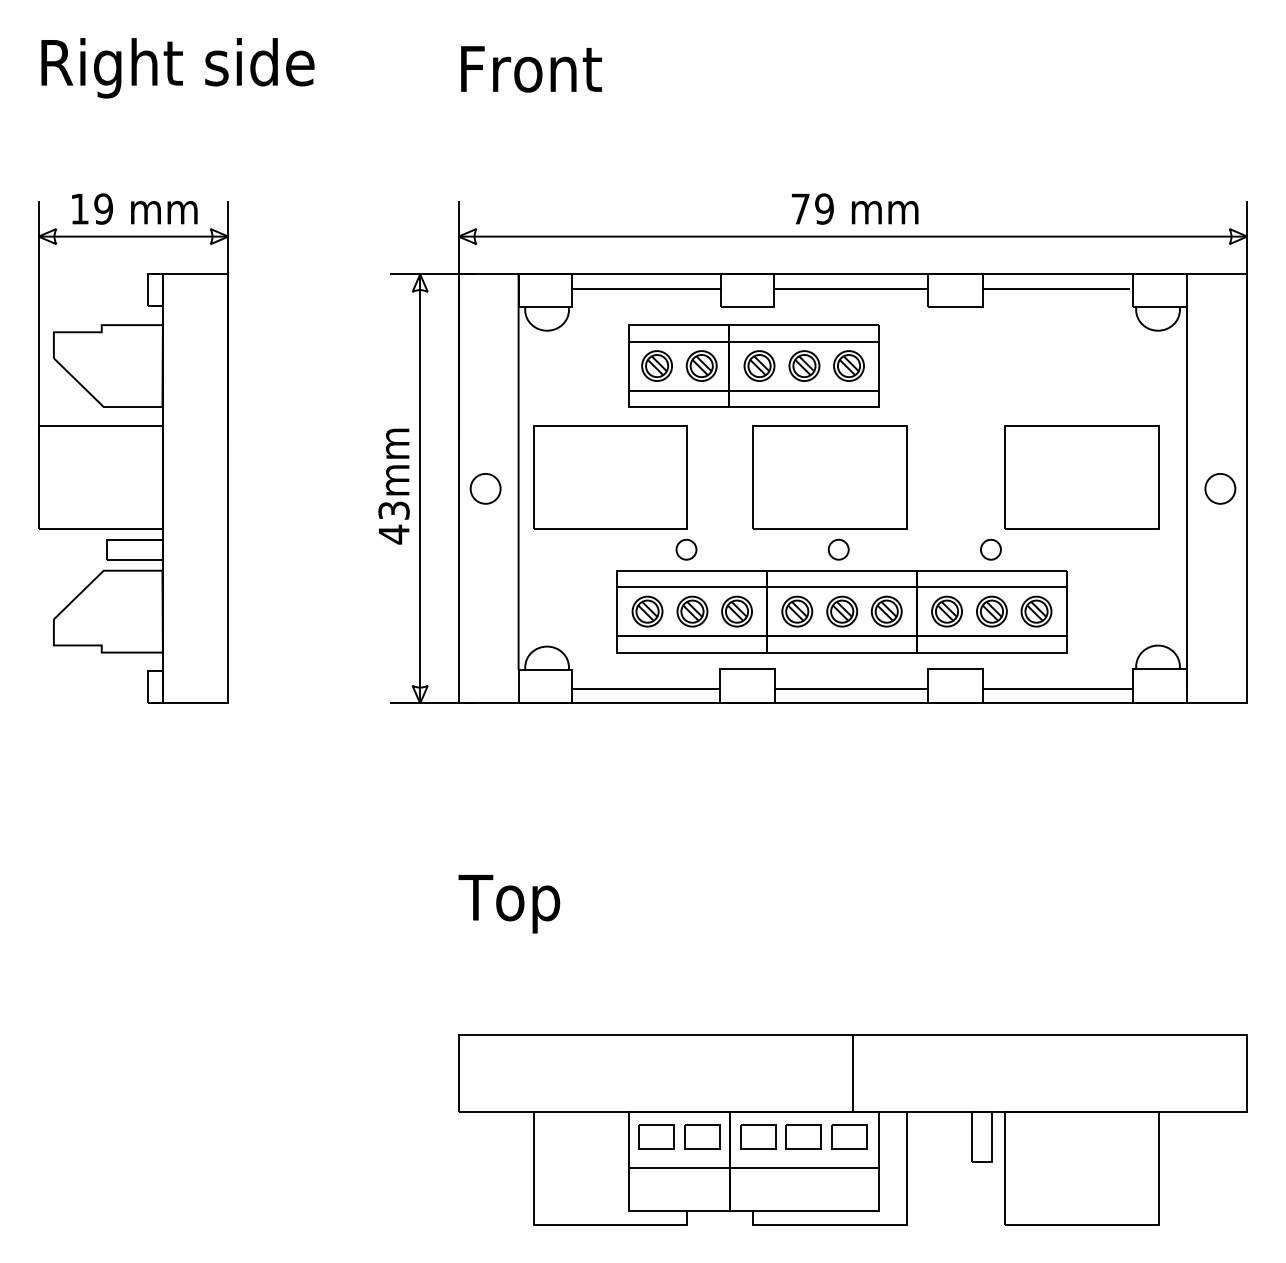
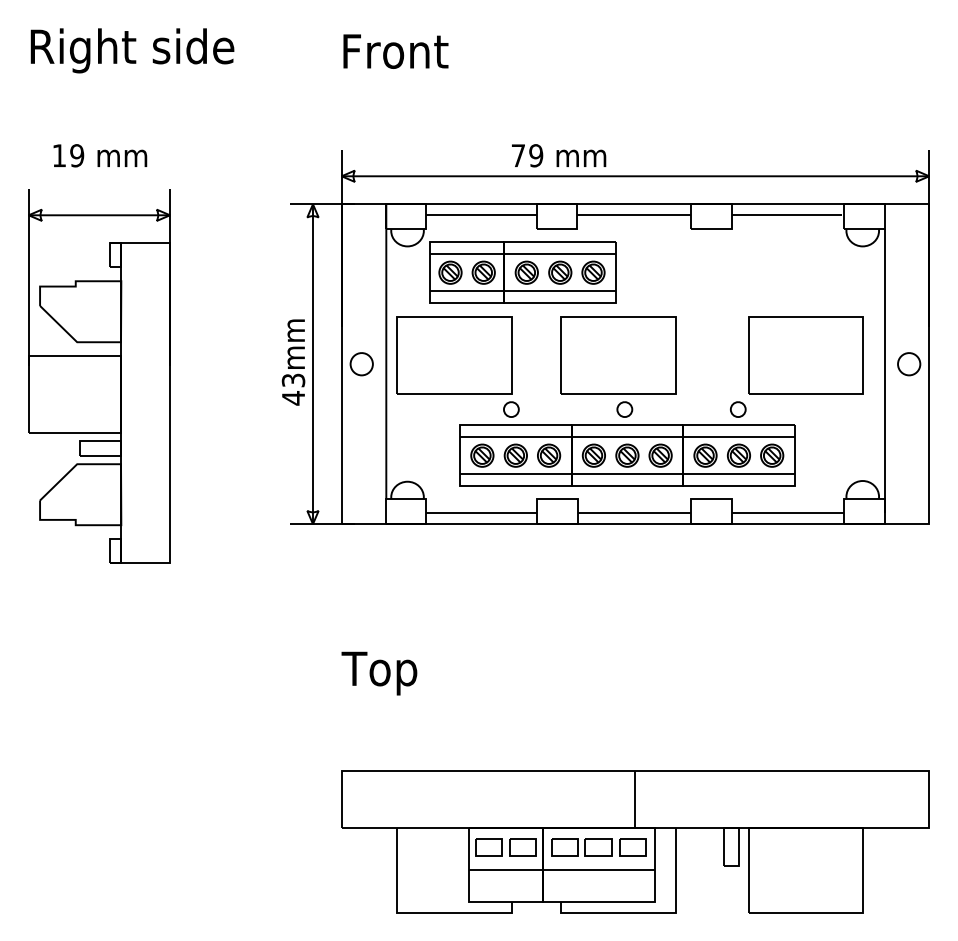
text: (855, 208) -> (559, 155), moved
part: (753, 365) -> (522, 272), moved
part: (133, 452) -> (99, 376), moved

